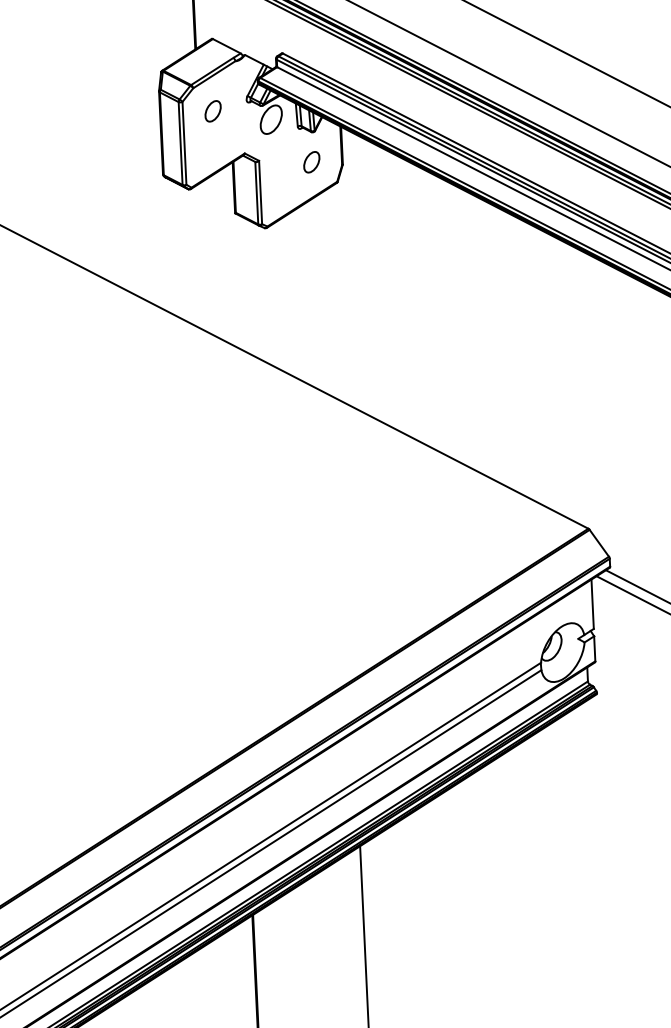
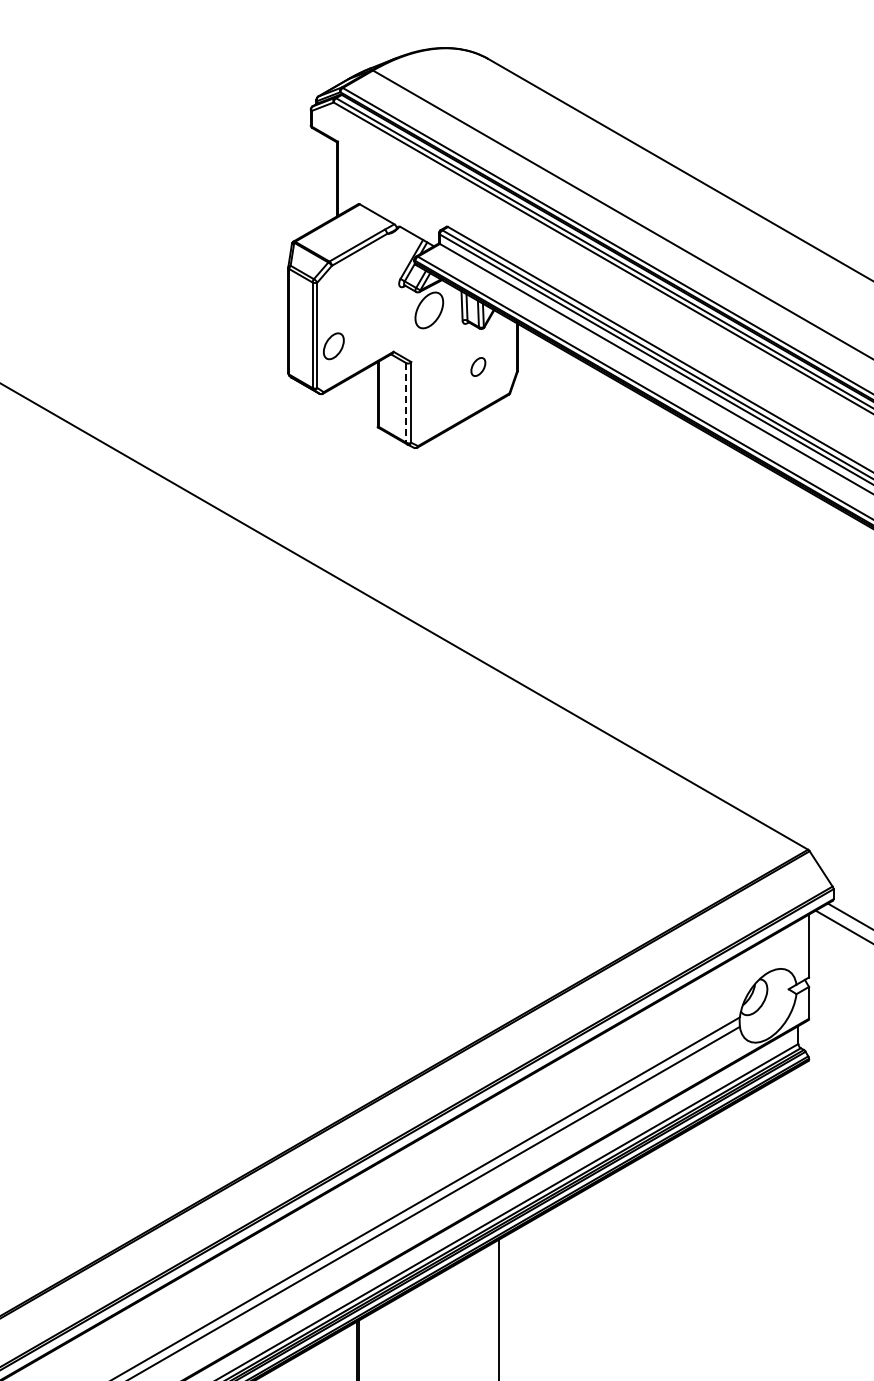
part: (212, 111) -> (333, 346), moved
part: (311, 161) -> (478, 366), size x0.7
line: (256, 193) -> (406, 403), solid -> dashed

